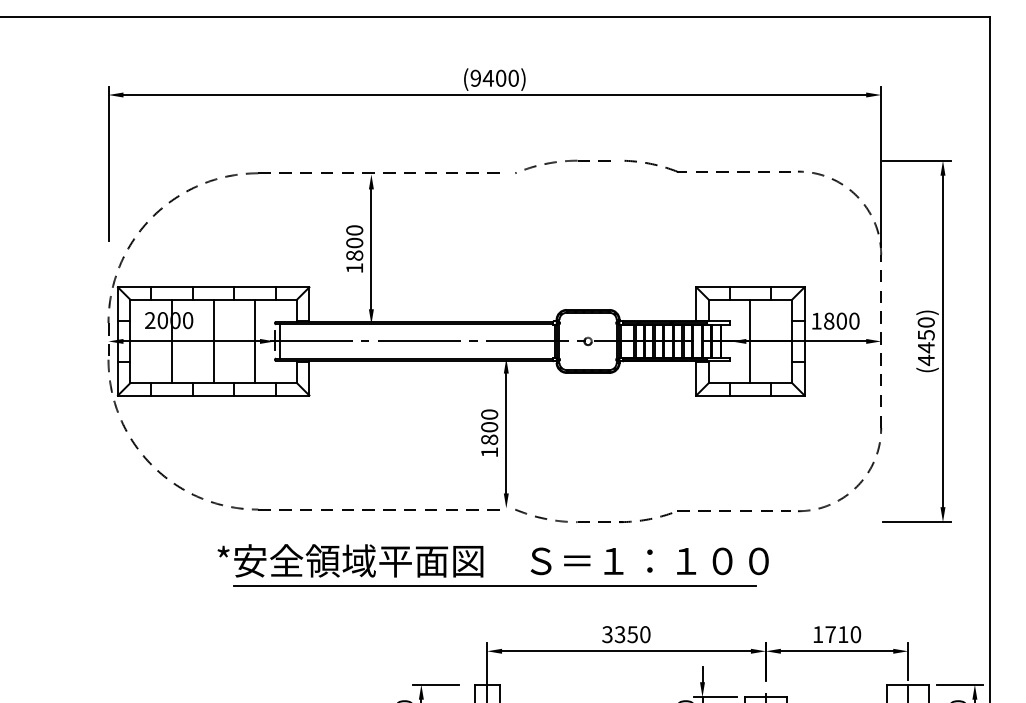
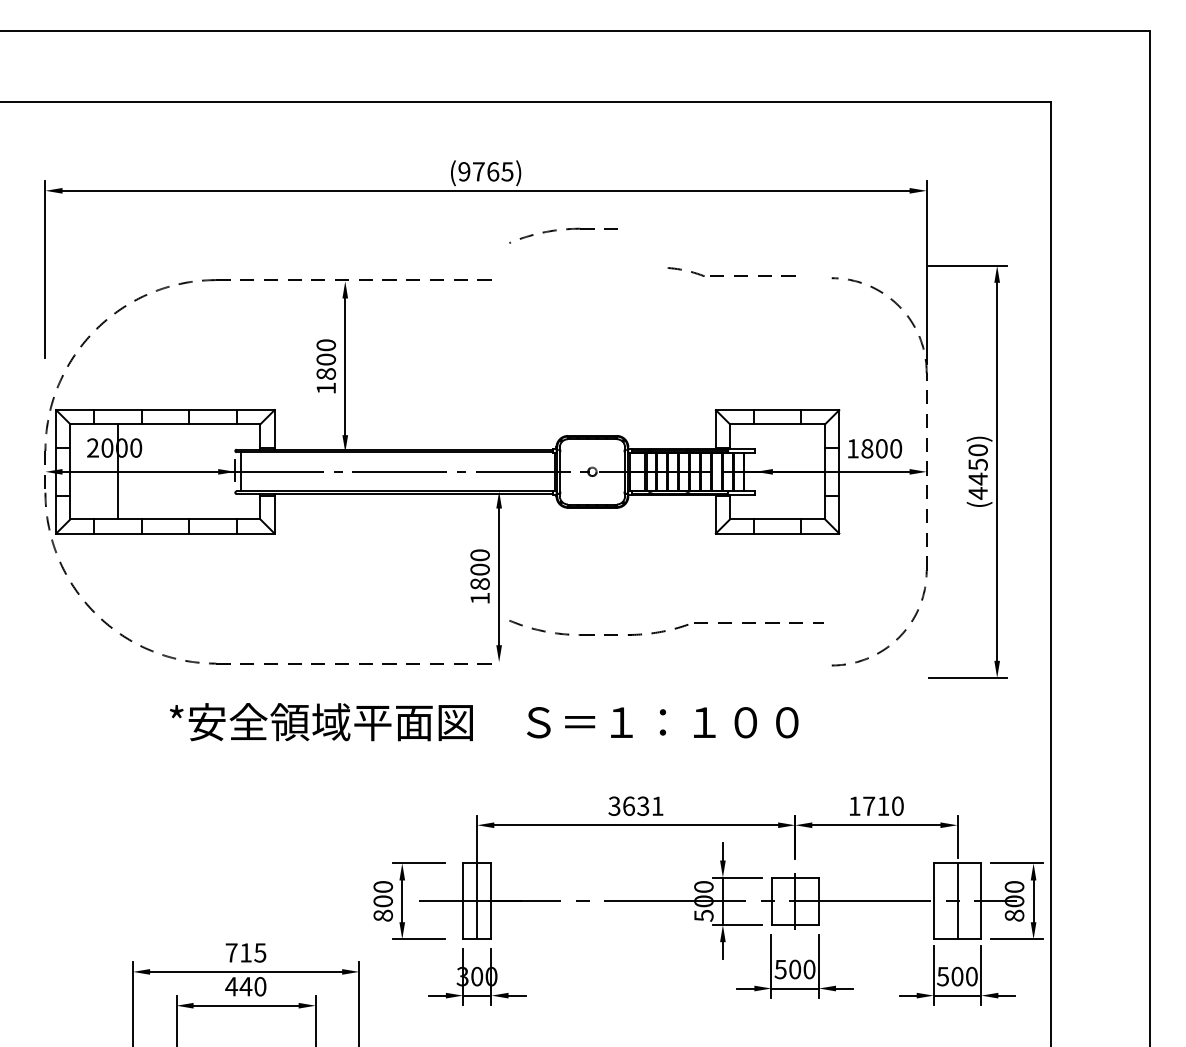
text: (500, 78) -> (492, 171), (9400) -> (9765)
part: (707, 165) -> (728, 271), size x0.7
part: (562, 166) -> (563, 235), moved
line: (213, 341) -> (165, 471), removed
line: (254, 341) -> (212, 471), removed
line: (750, 341) -> (777, 471), removed
part: (653, 515) -> (666, 627), moved
line: (494, 585) -> (485, 750), removed
text: (631, 633) -> (642, 805), 3350 -> 3631

